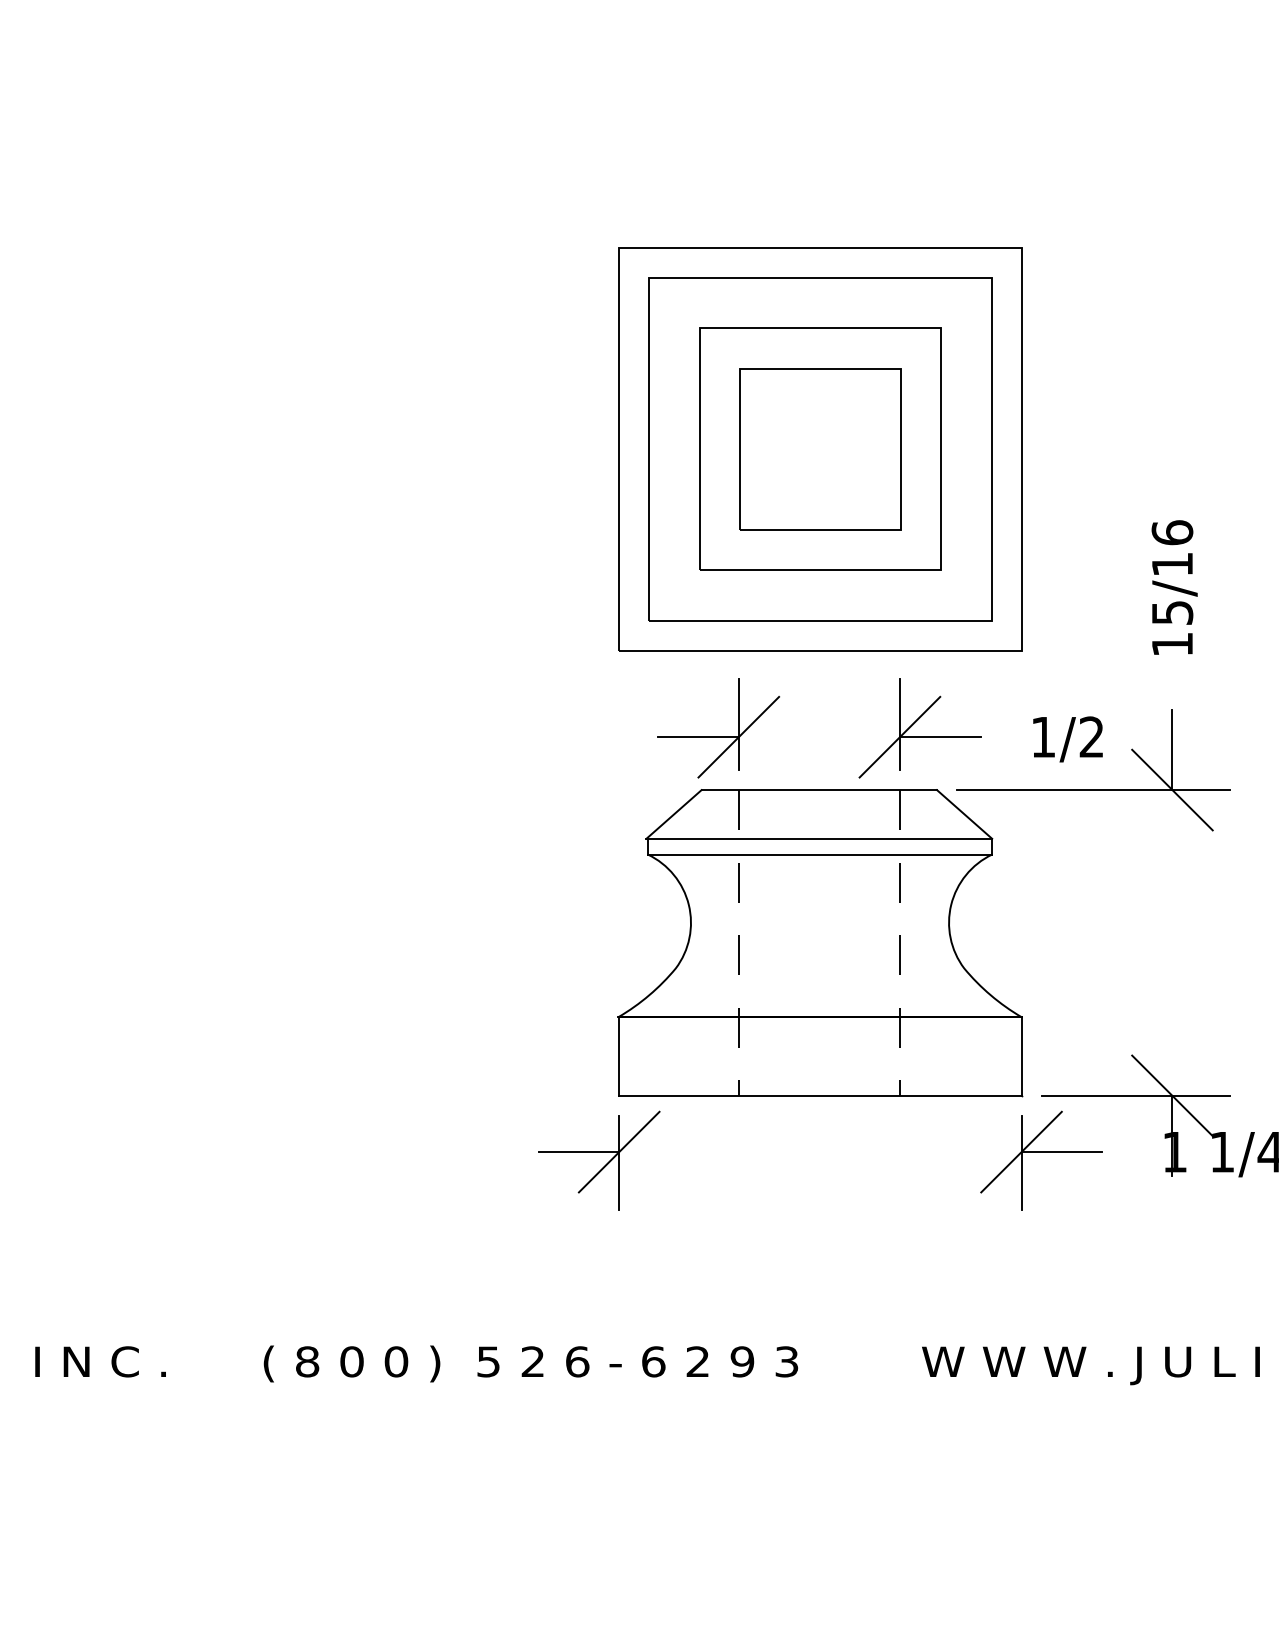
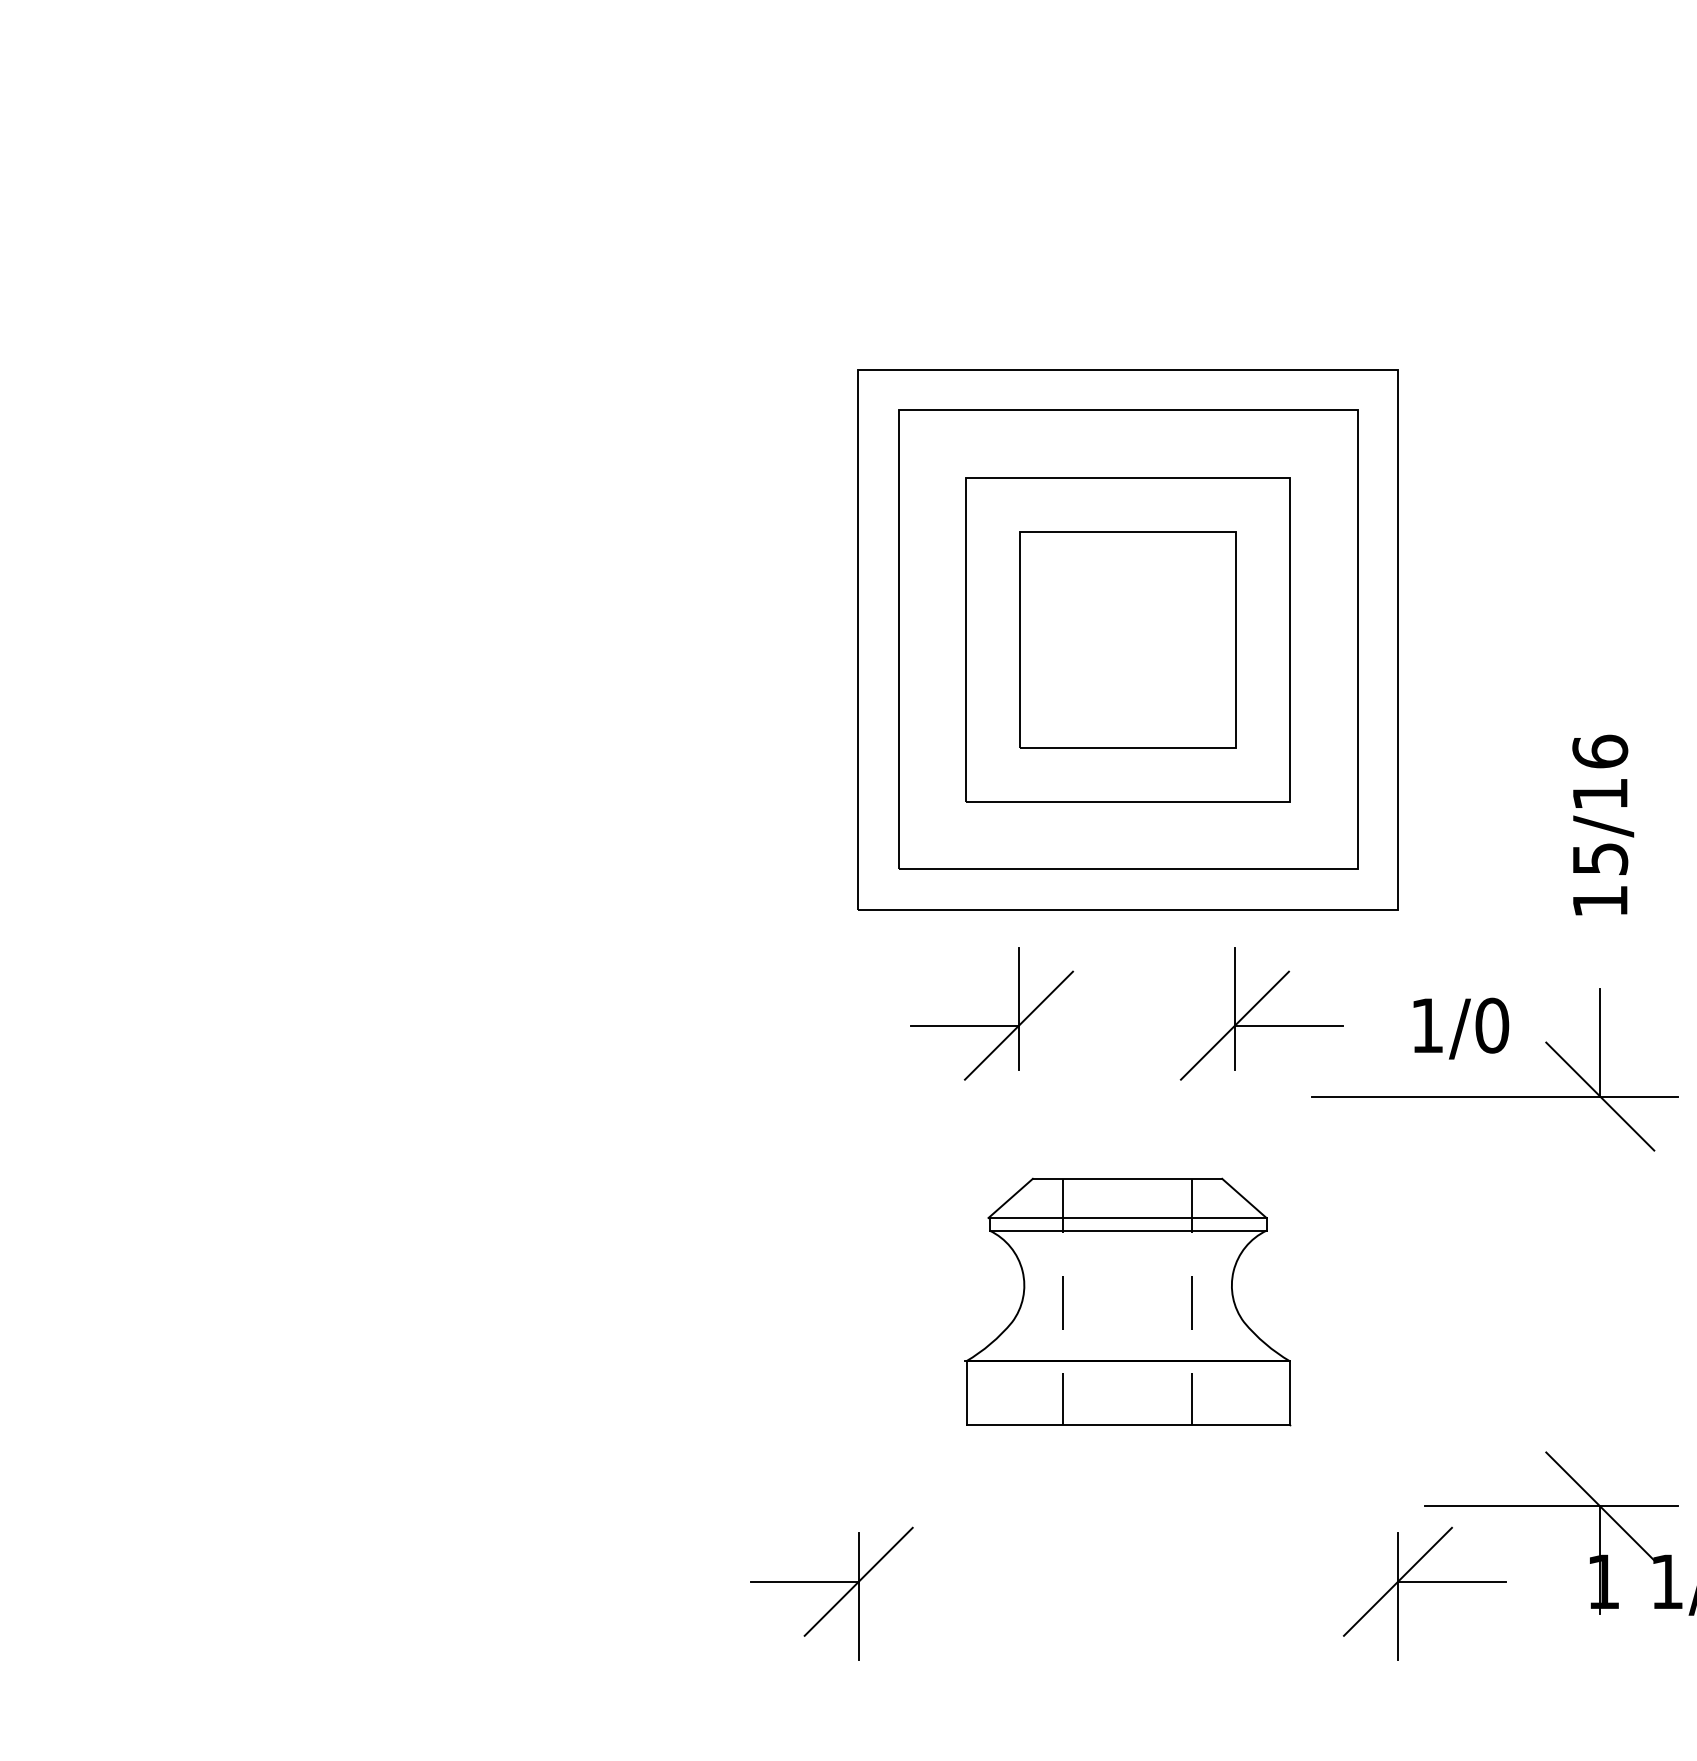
text: (1091, 737) -> (1491, 1026), 1/2 -> 1/0
part: (820, 943) -> (1128, 1302), size x0.6

